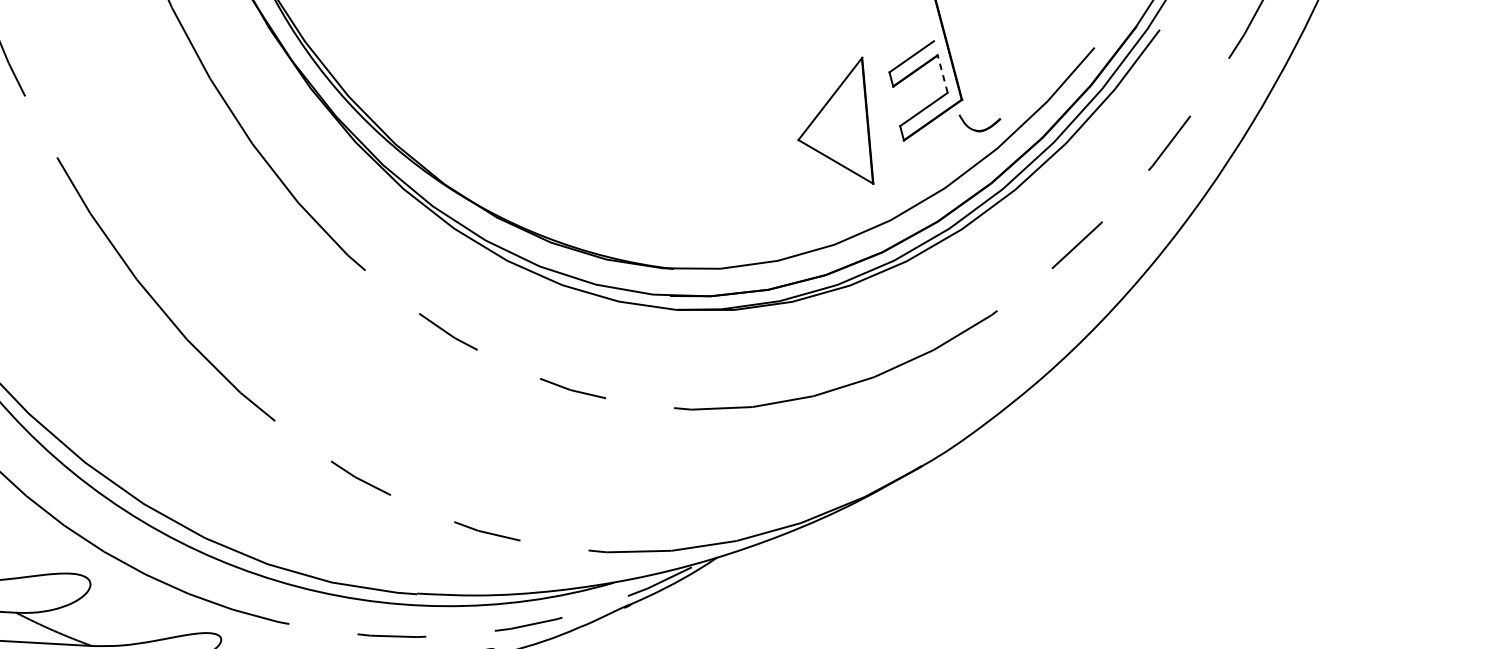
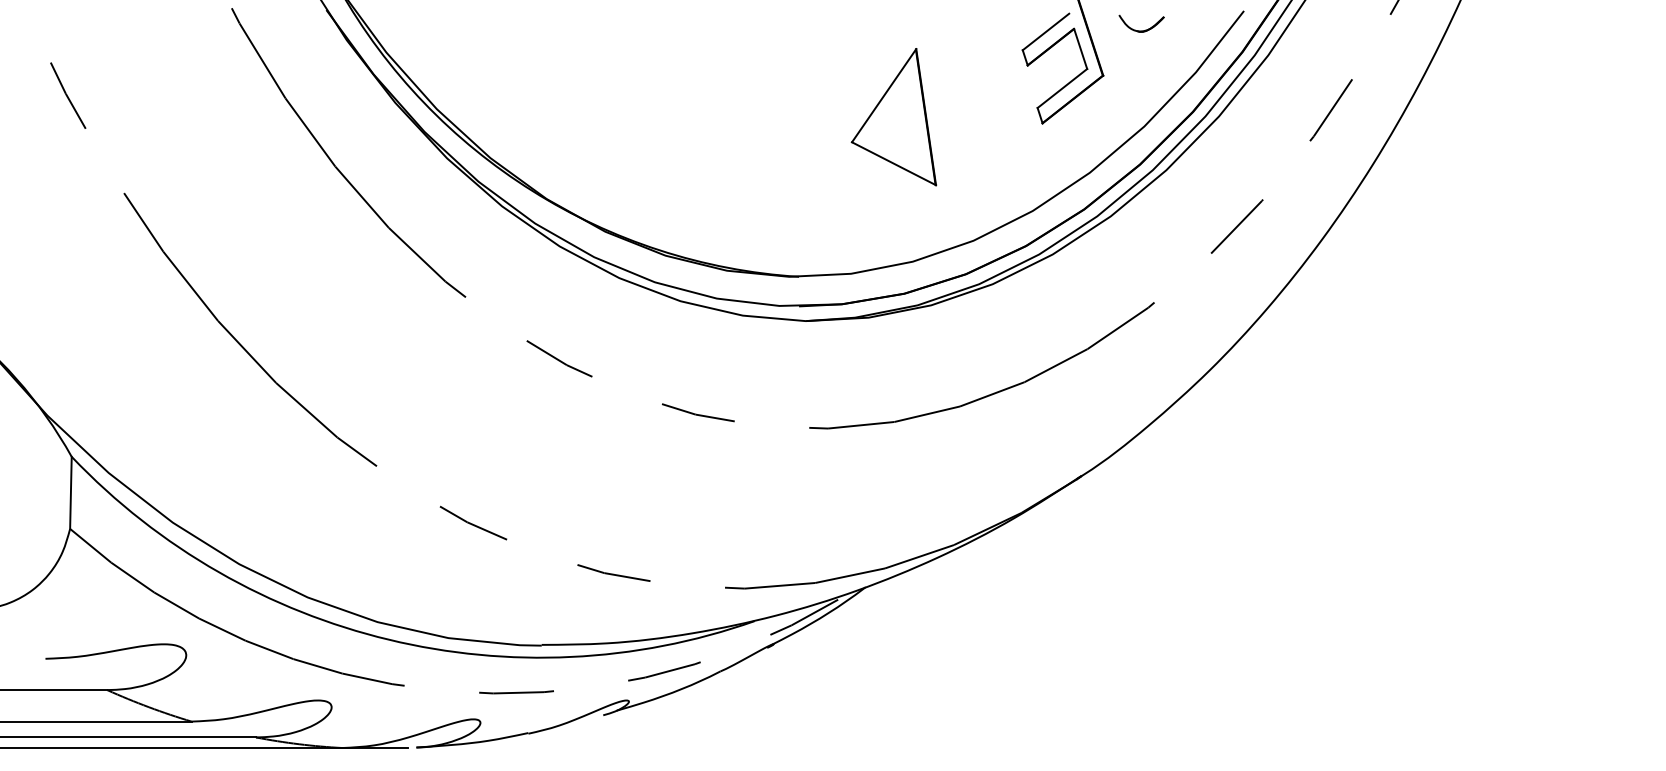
line: (942, 73) -> (1080, 48), dashed -> solid
part: (837, 119) -> (893, 117), moved
part: (979, 130) -> (1141, 30), moved

